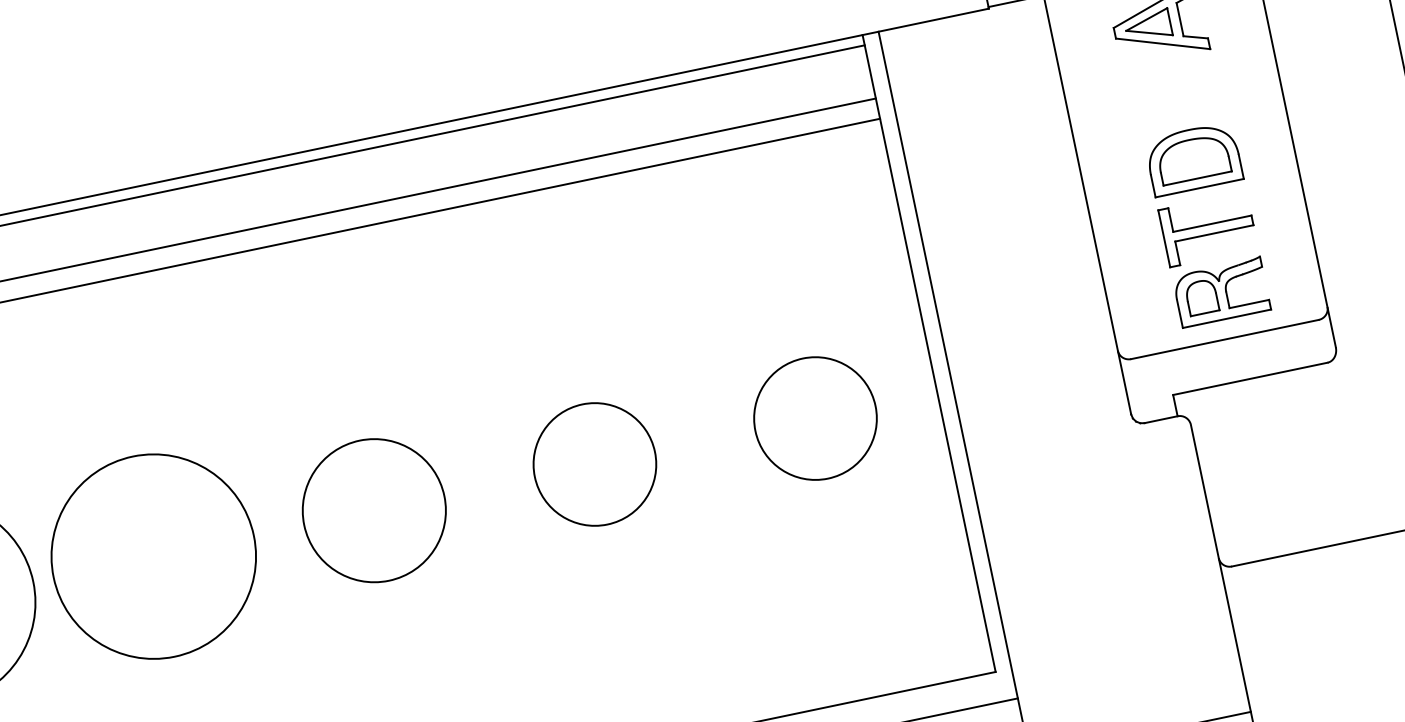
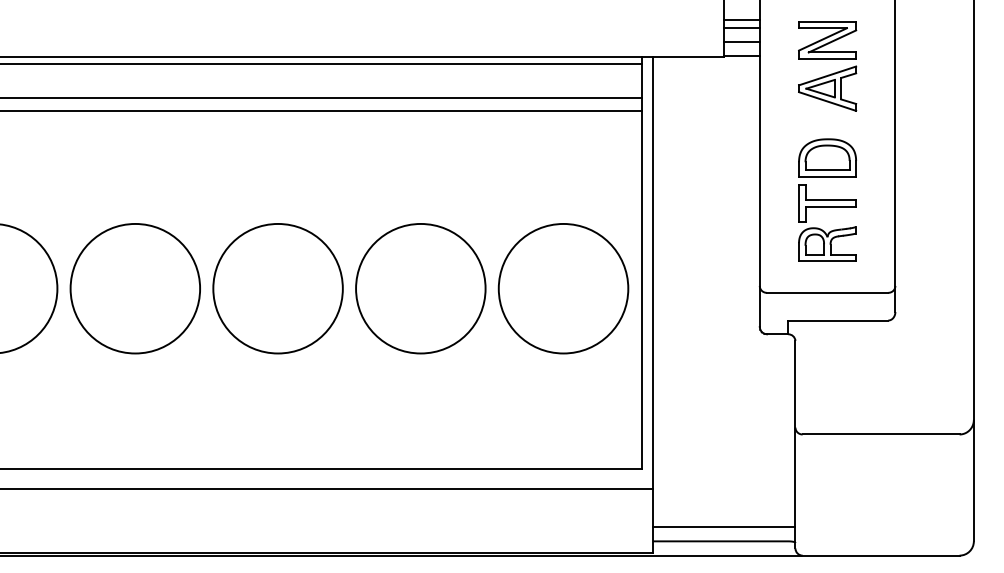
part: (1206, 223) -> (827, 199), moved
circle: (815, 418) -> (563, 288), size x1.67
circle: (594, 464) -> (420, 288), size x1.67
circle: (373, 510) -> (277, 288), size x1.43

